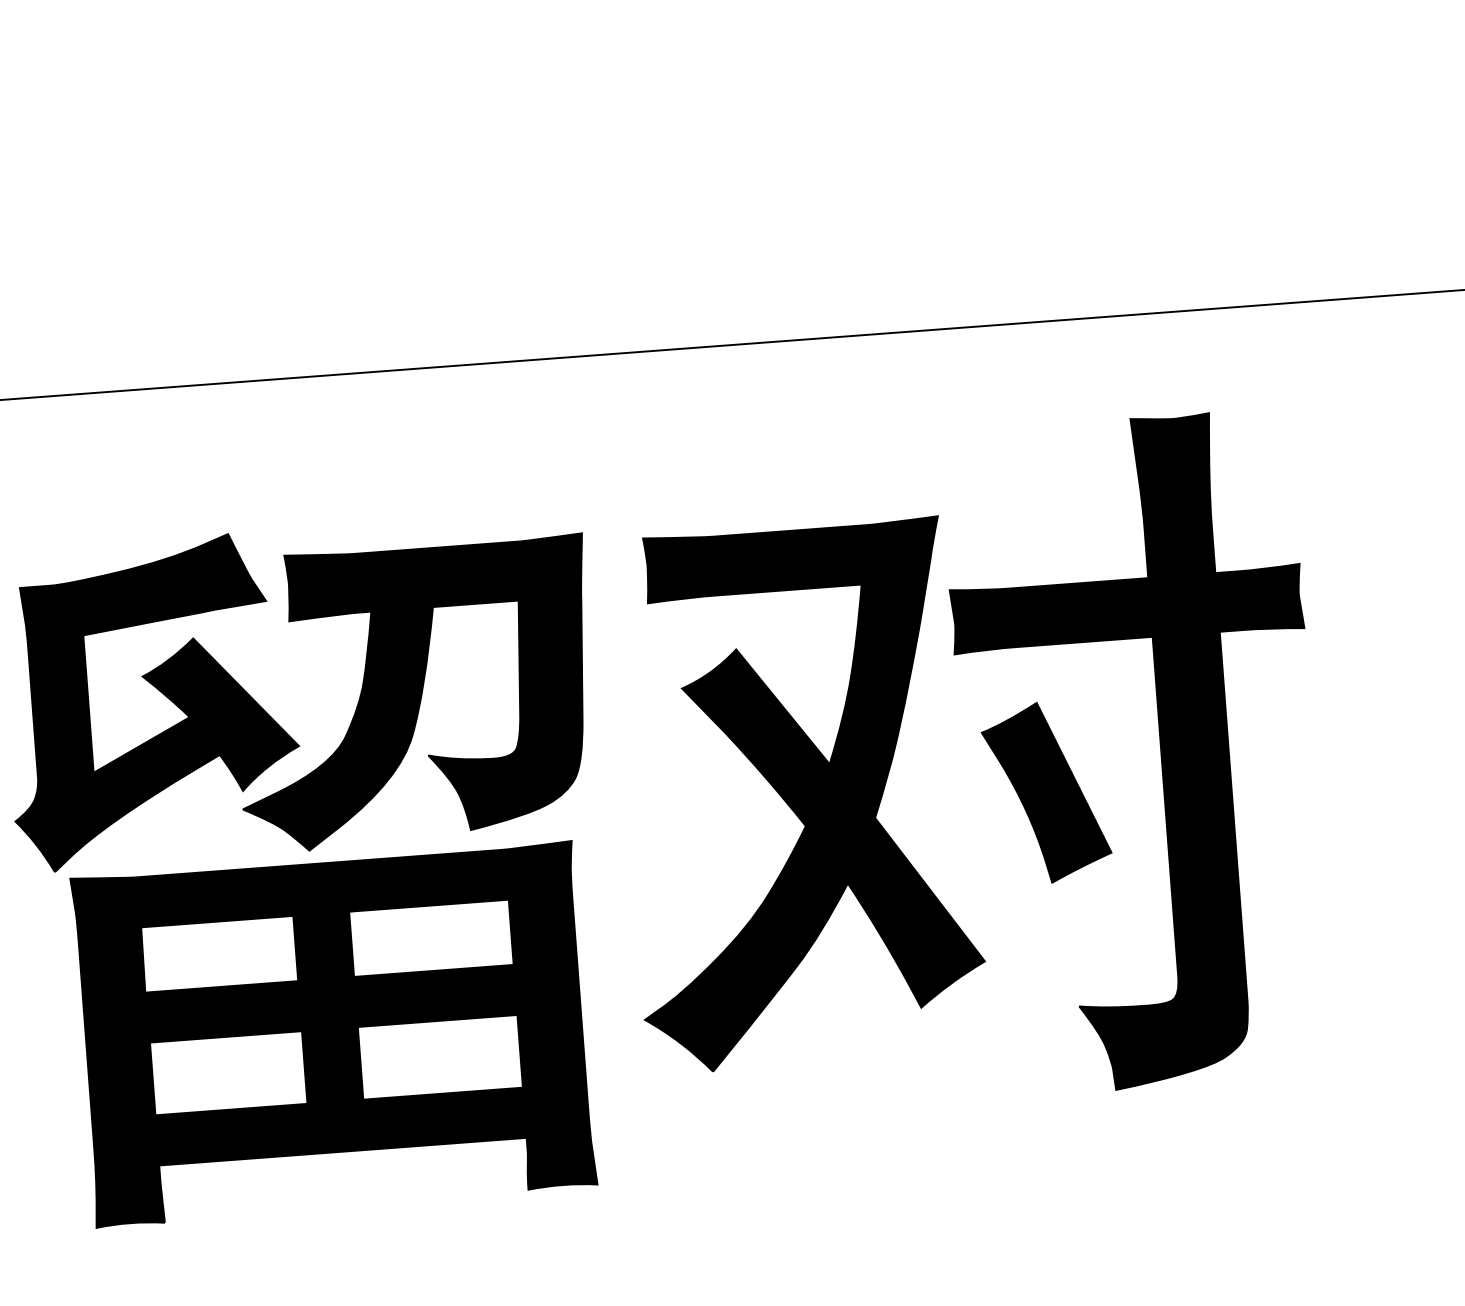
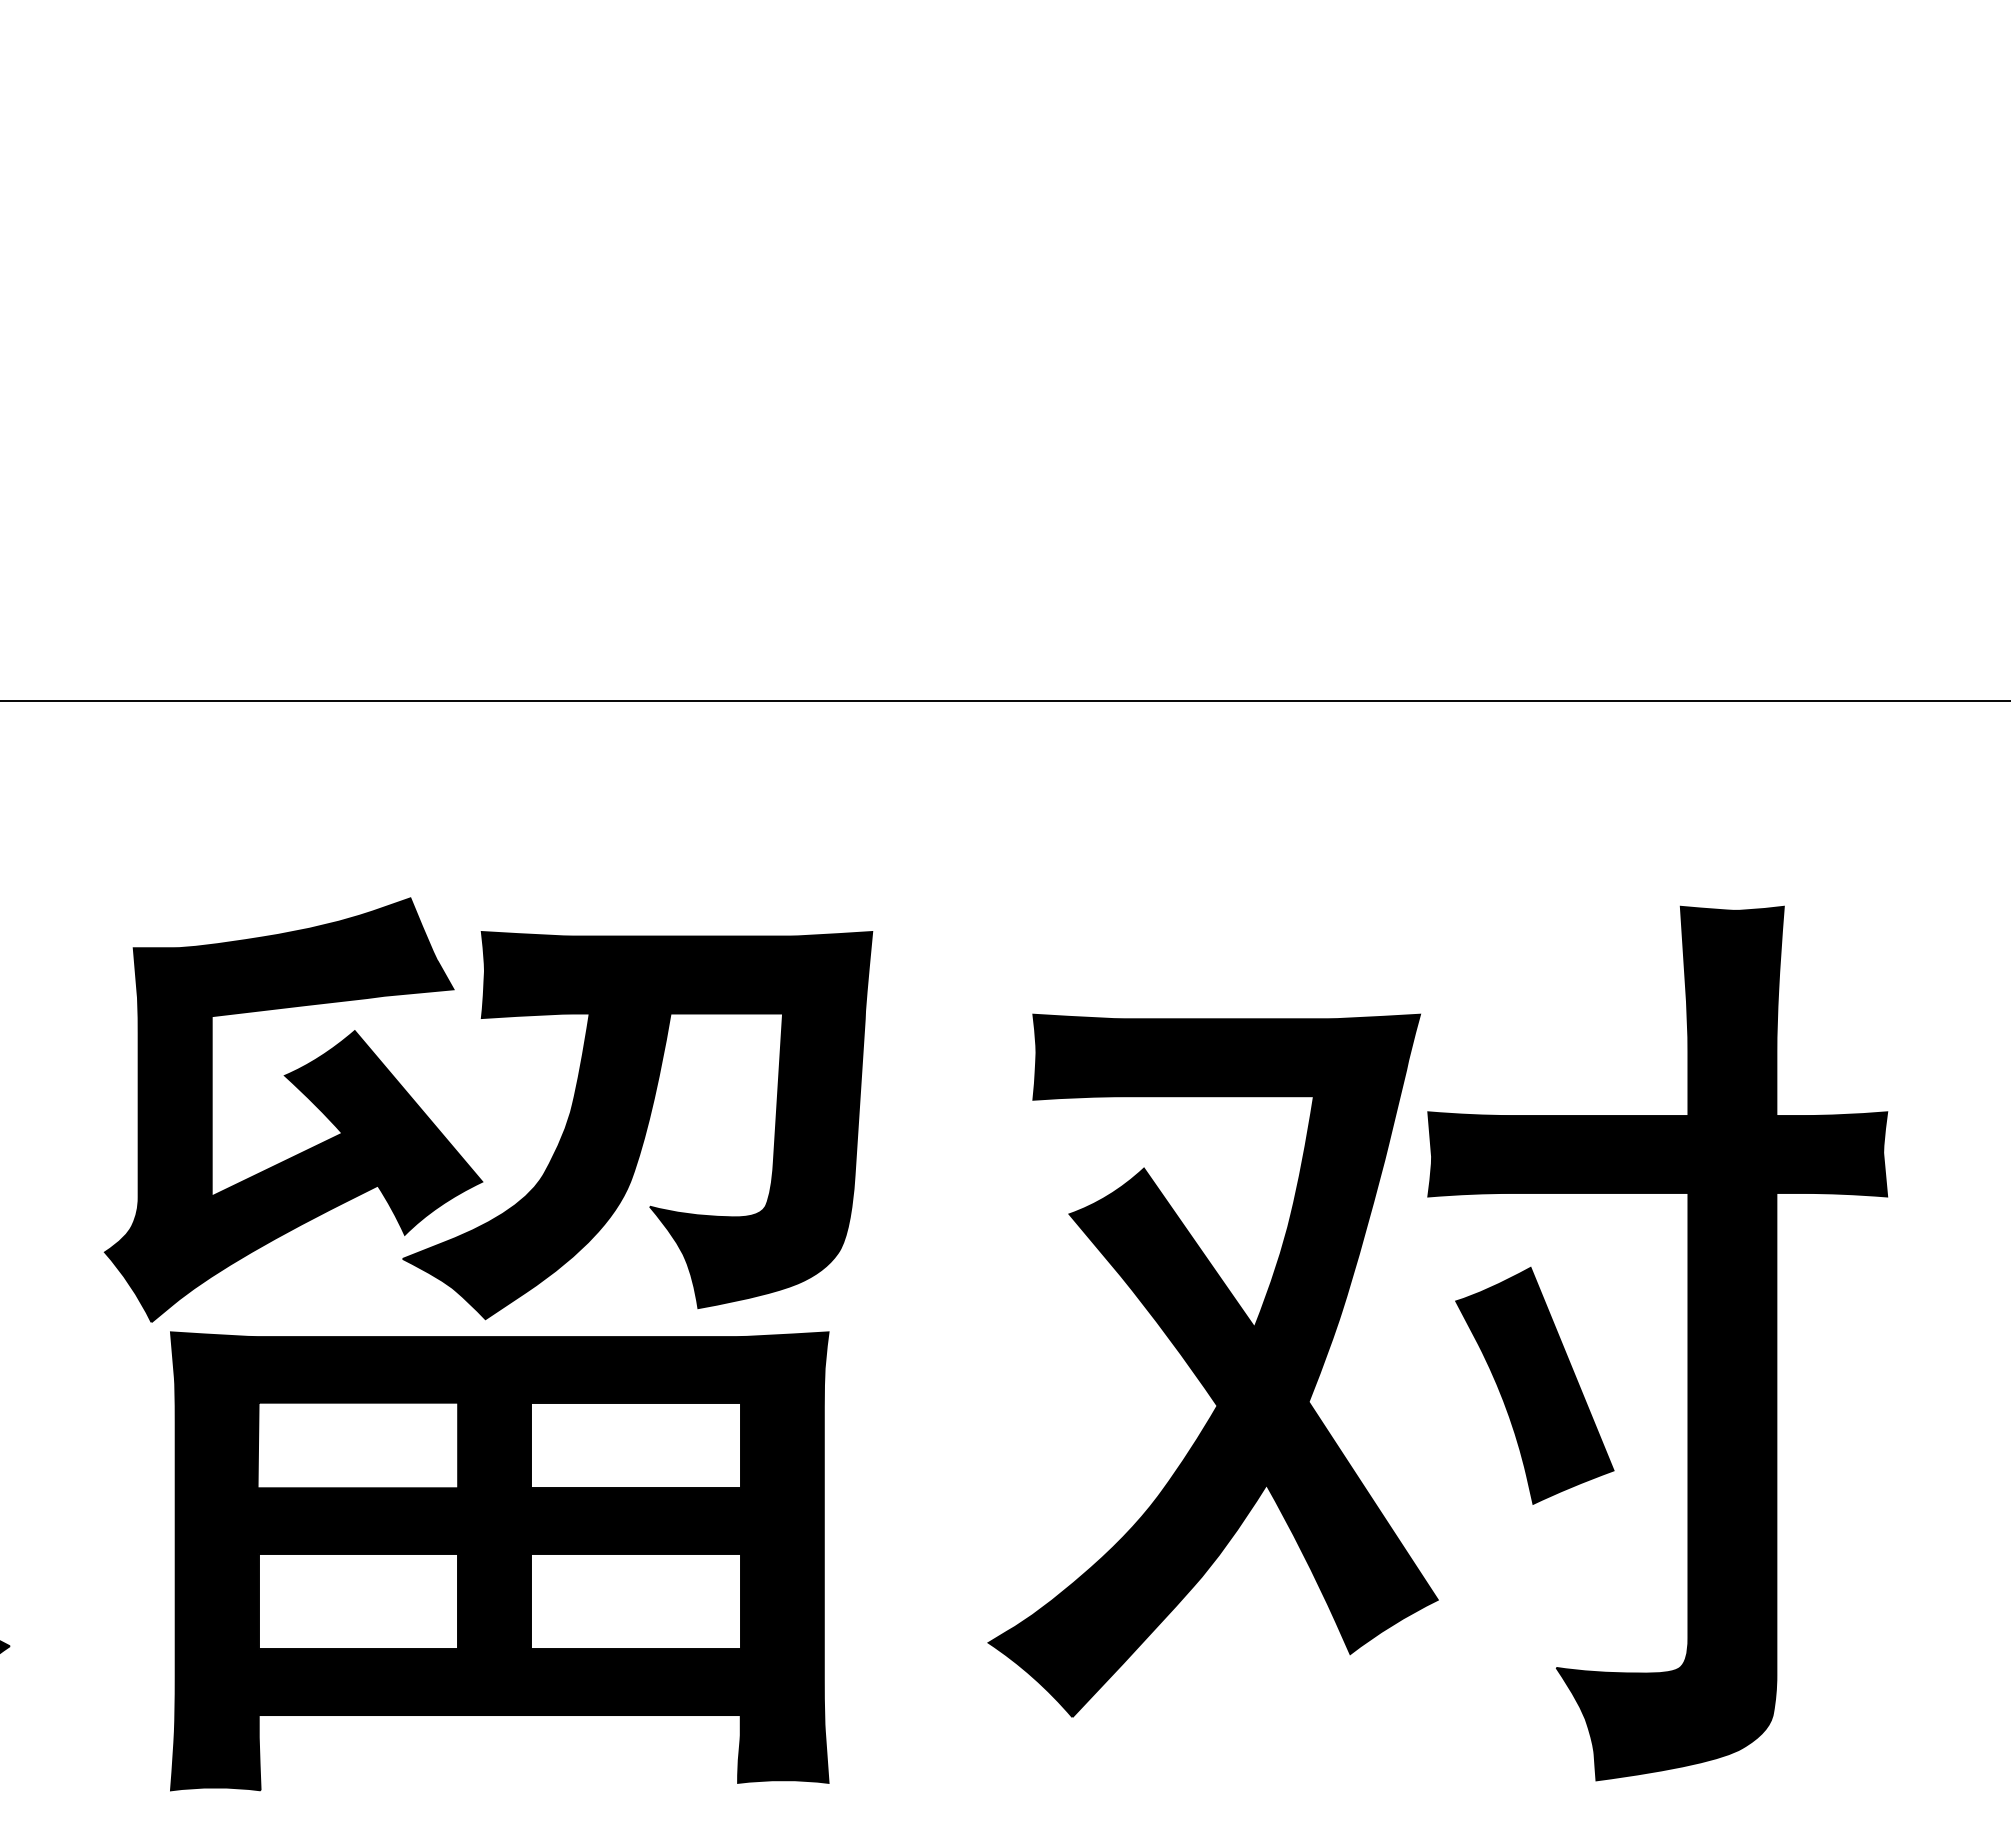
part: (992, 751) -> (1468, 1327), moved

